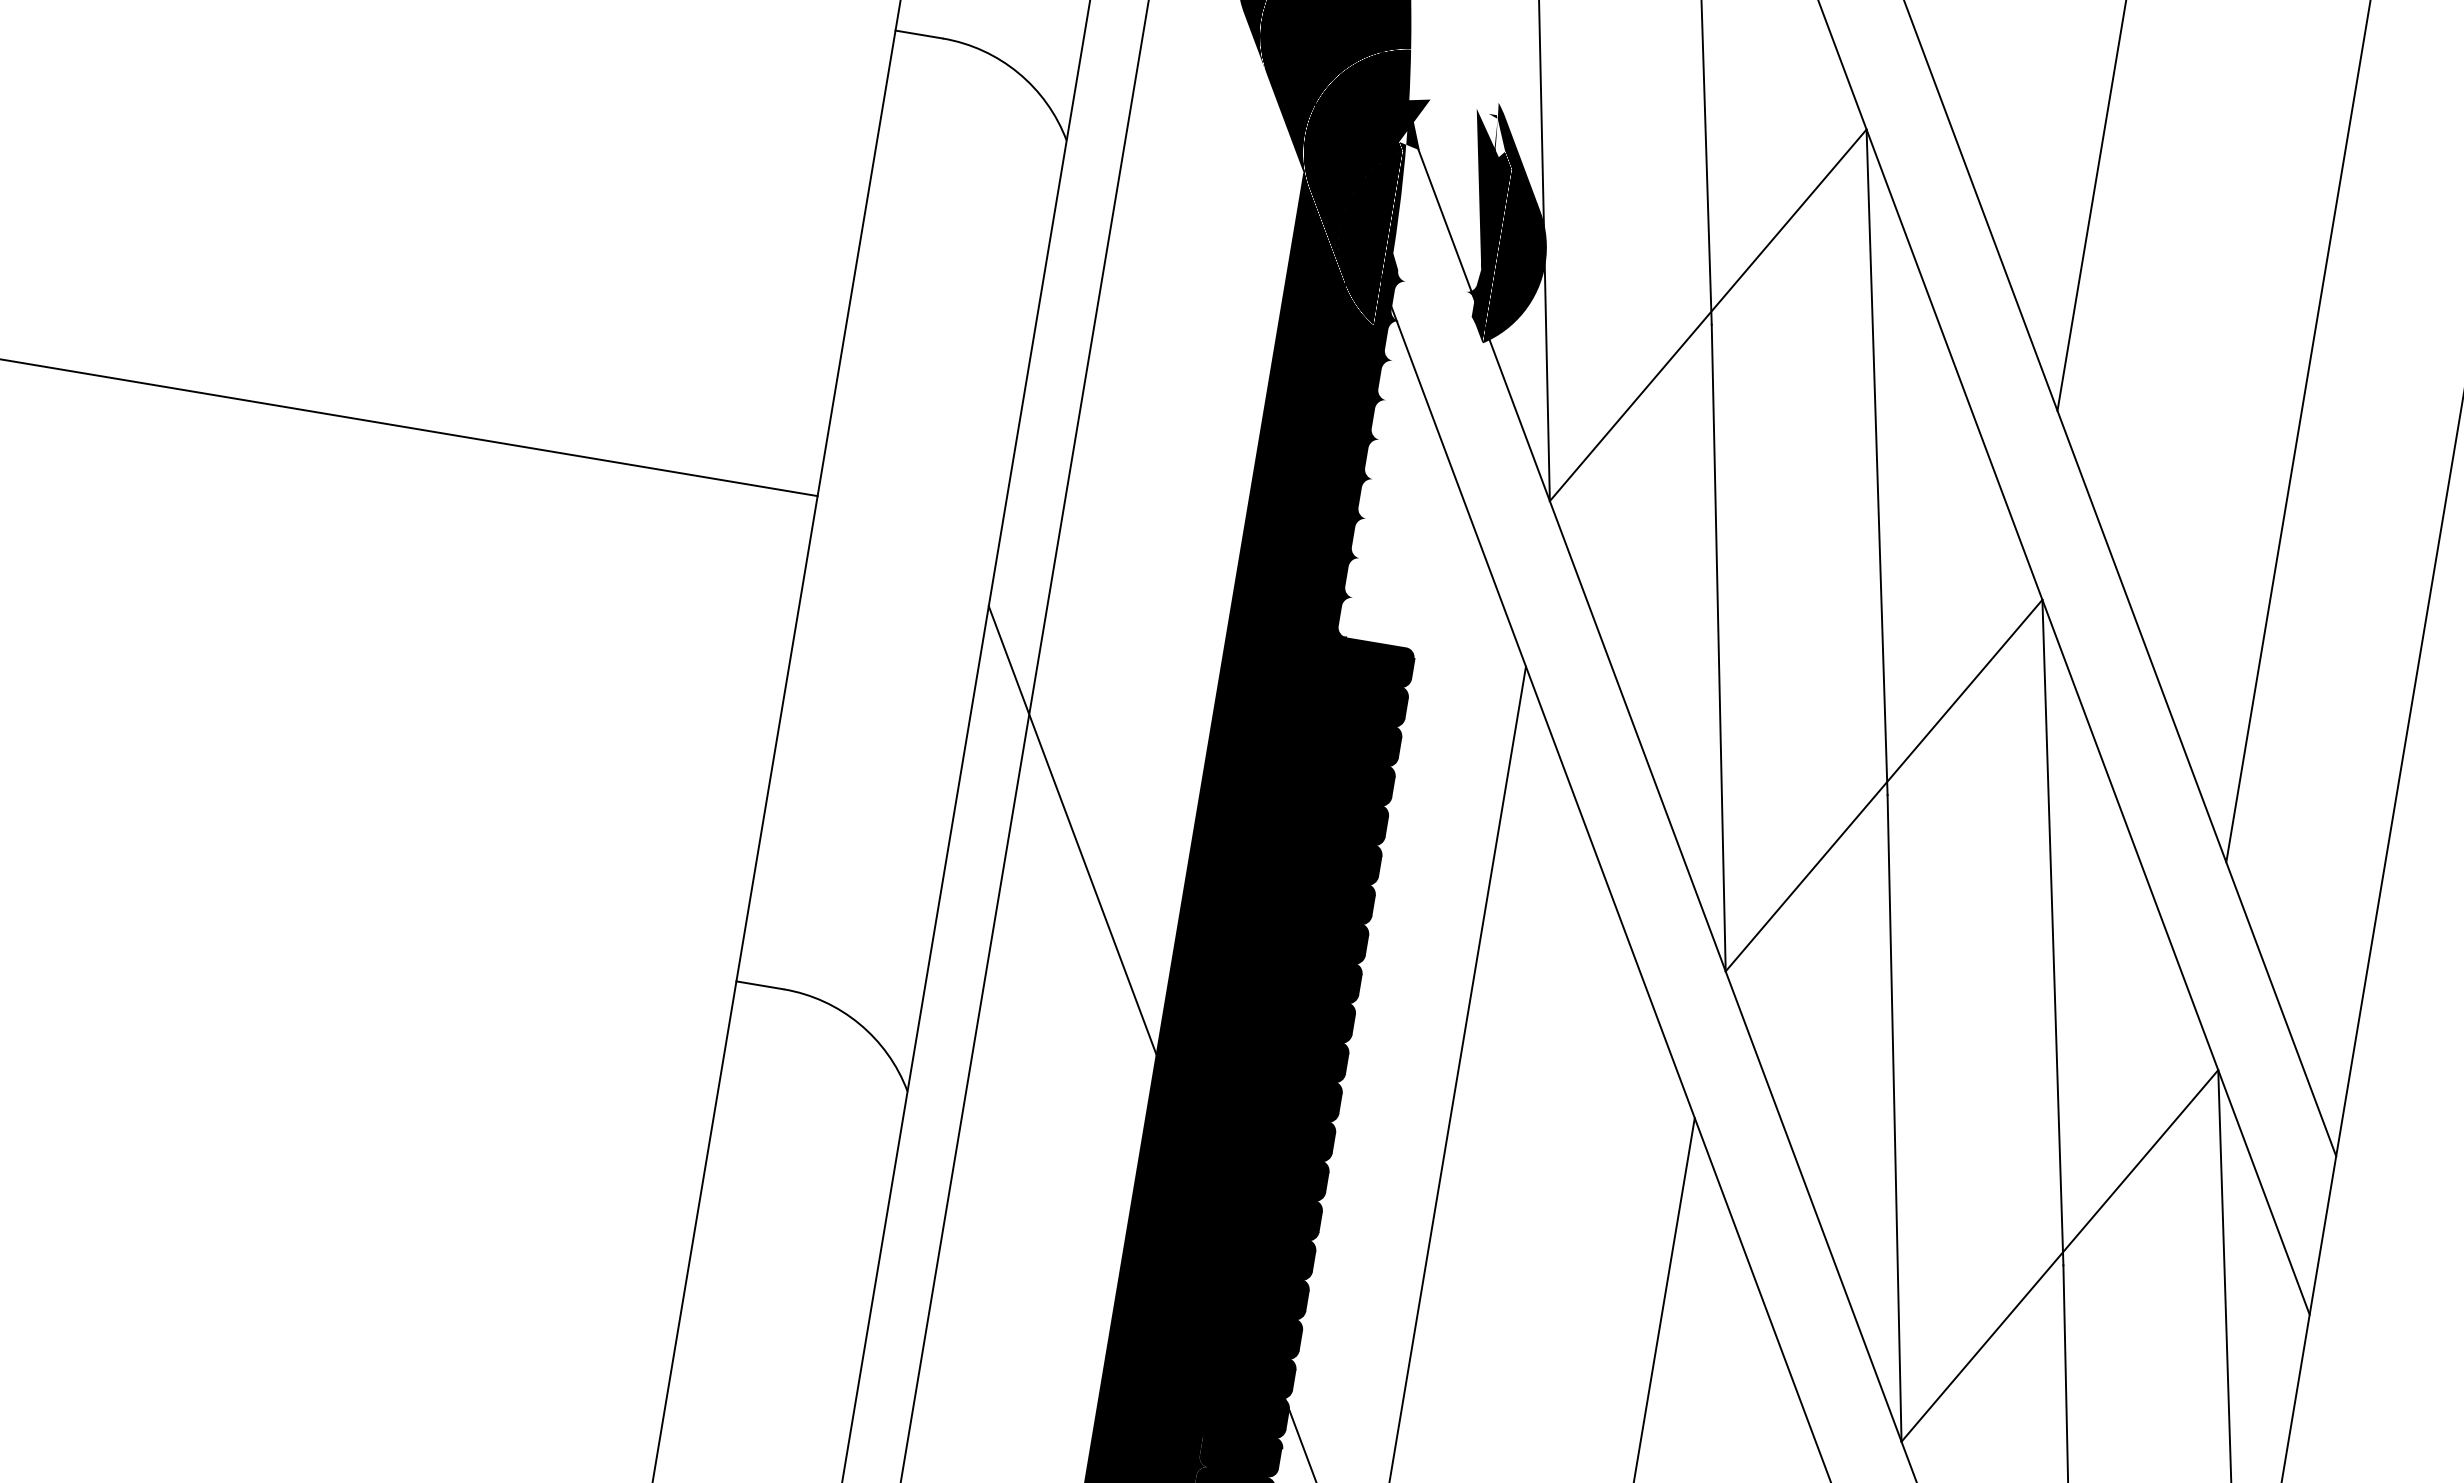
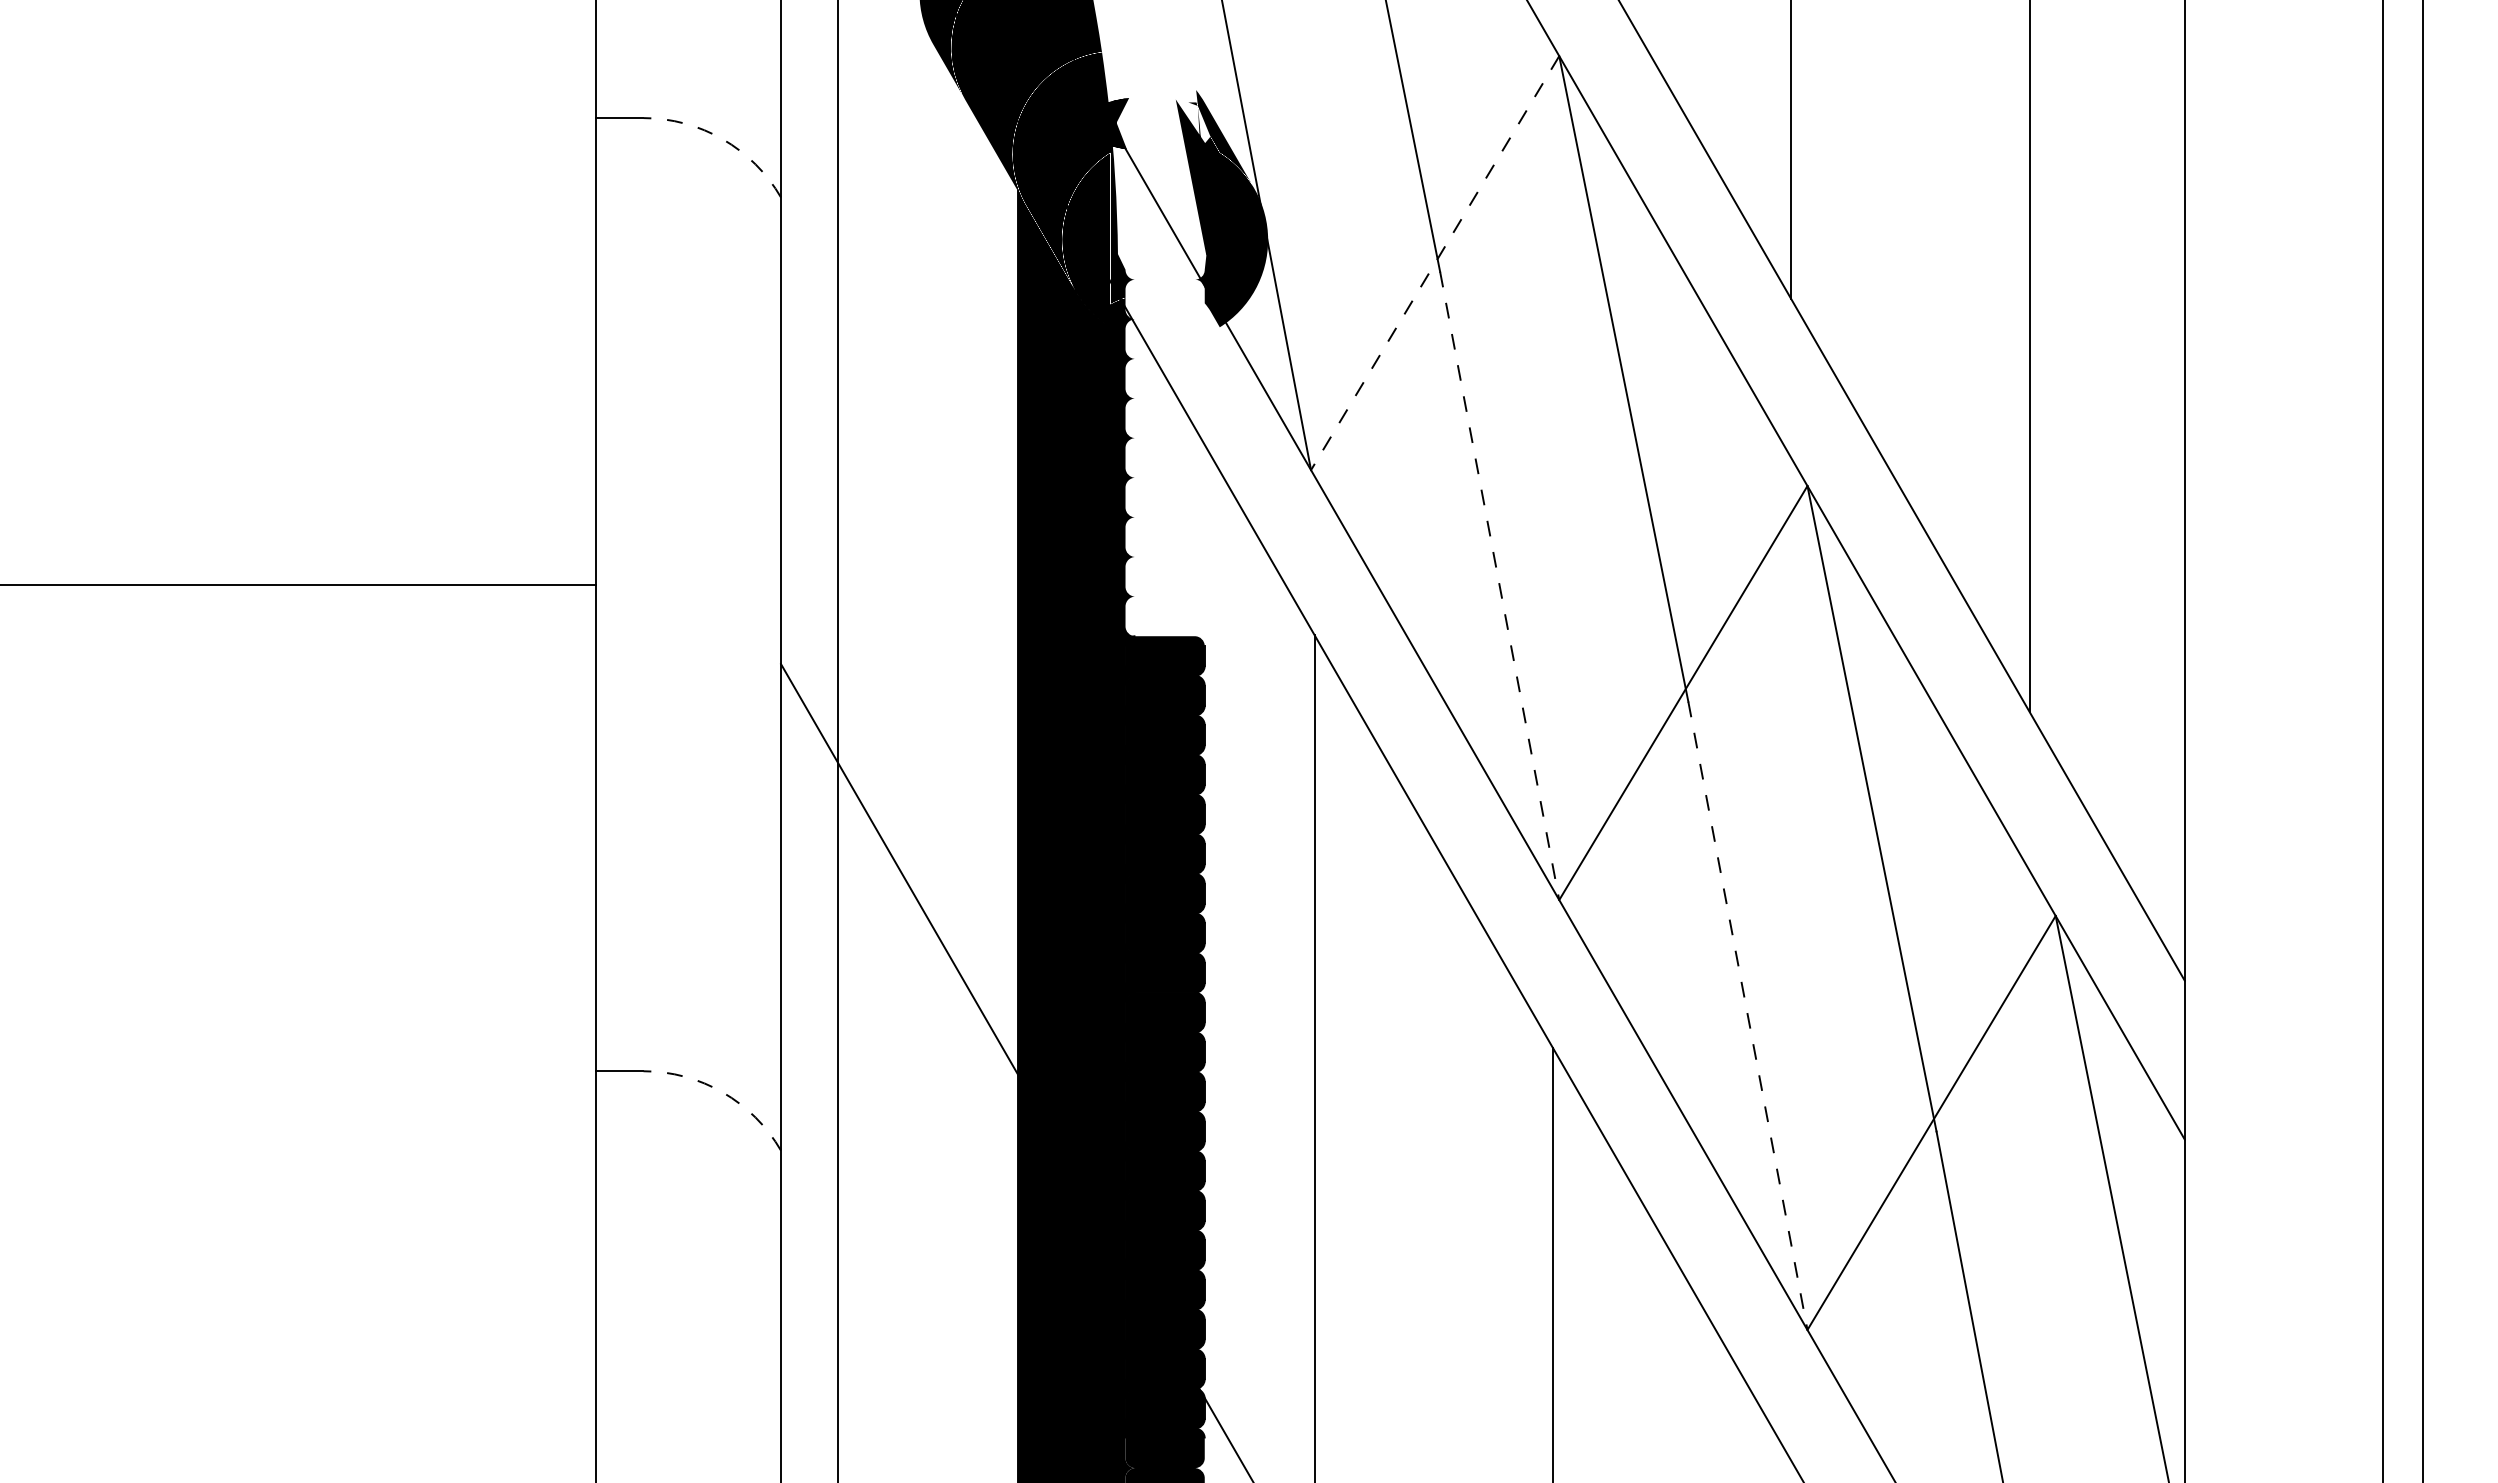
arc: (1017, 73) -> (722, 139), solid -> dashed
line: (1707, 315) -> (1434, 263), solid -> dashed
line: (1718, 647) -> (1499, 585), solid -> dashed
arc: (858, 1023) -> (722, 1092), solid -> dashed
line: (1894, 1117) -> (1747, 1015), solid -> dashed

